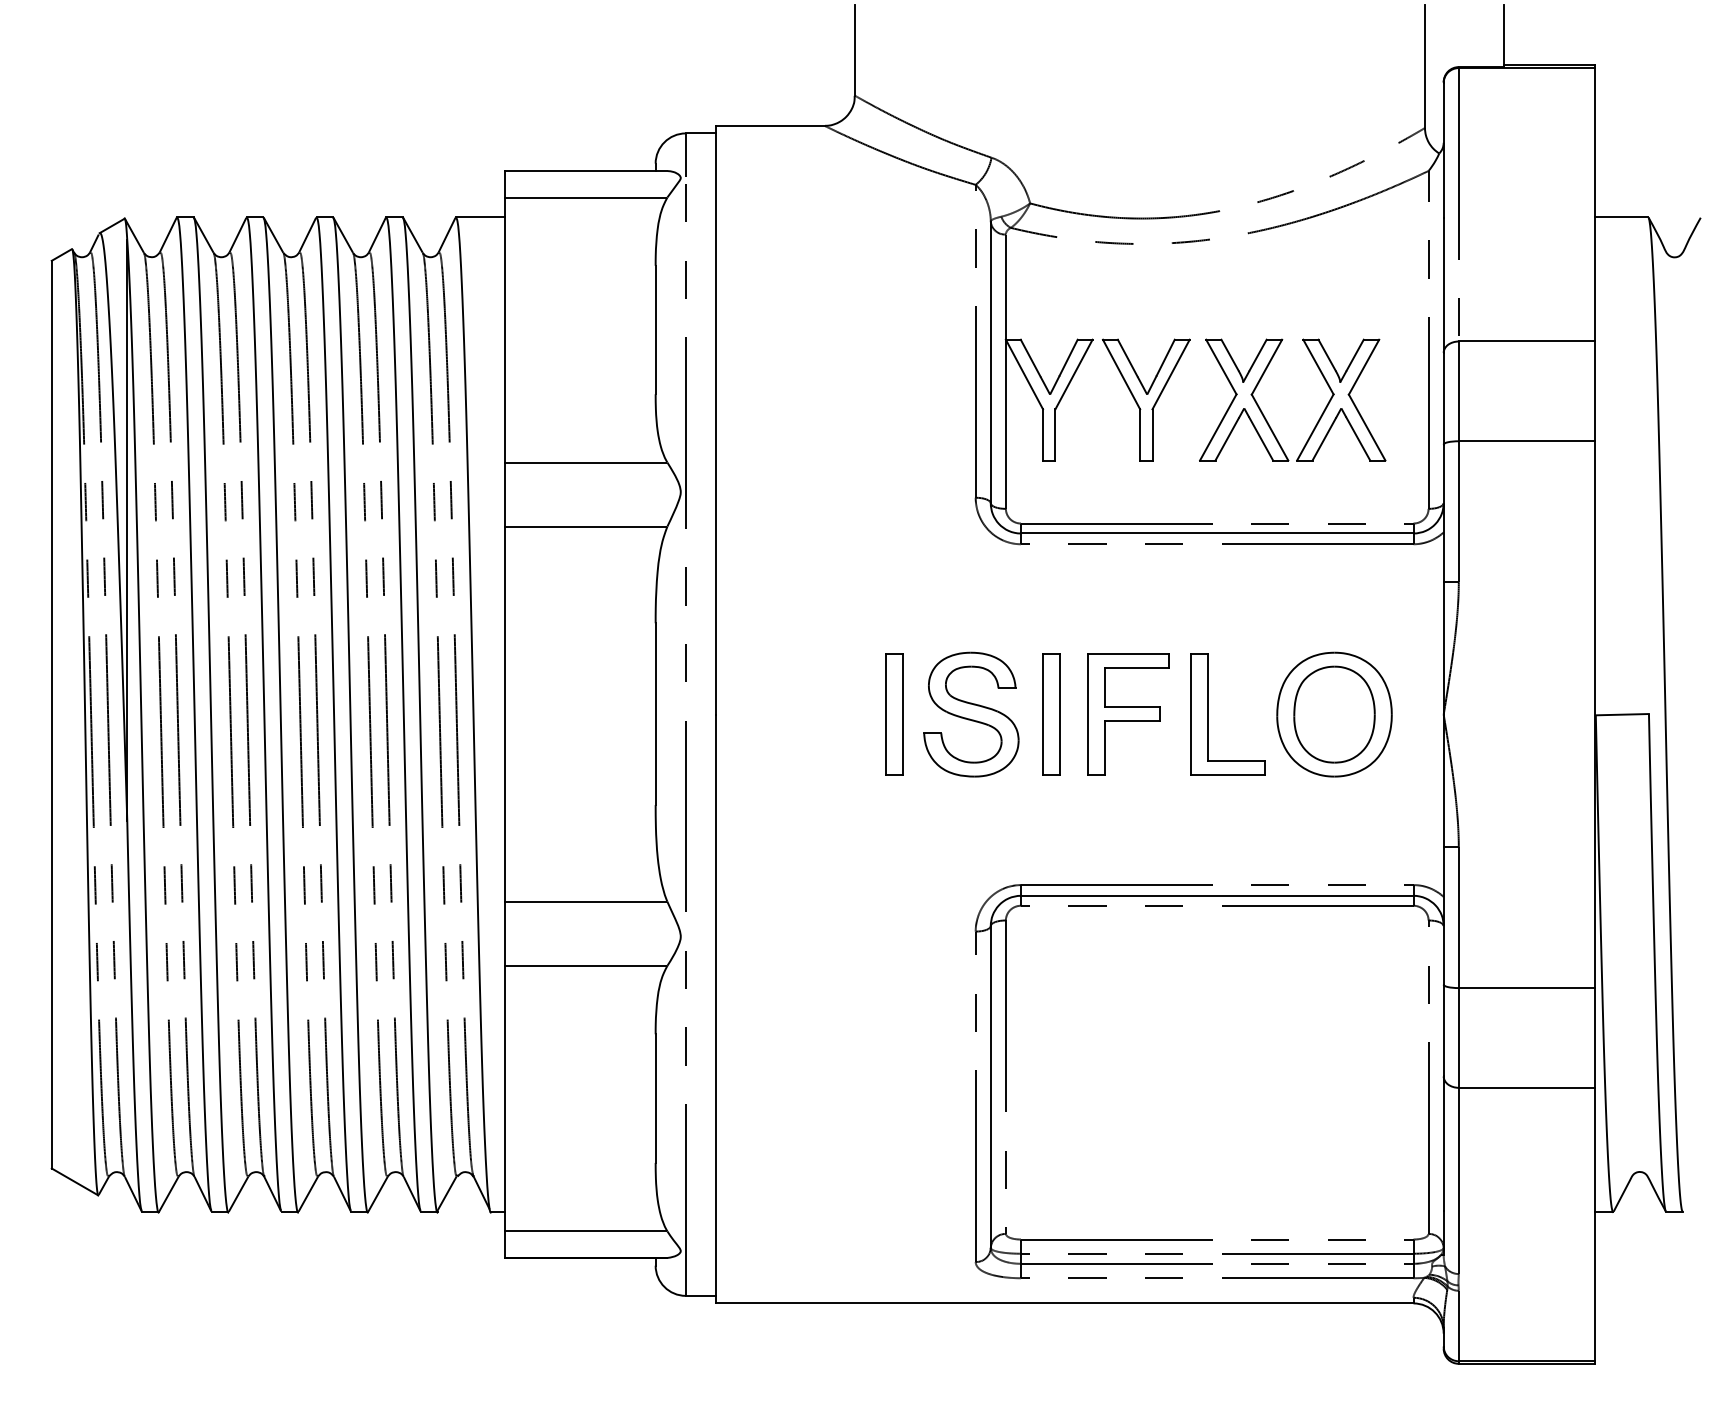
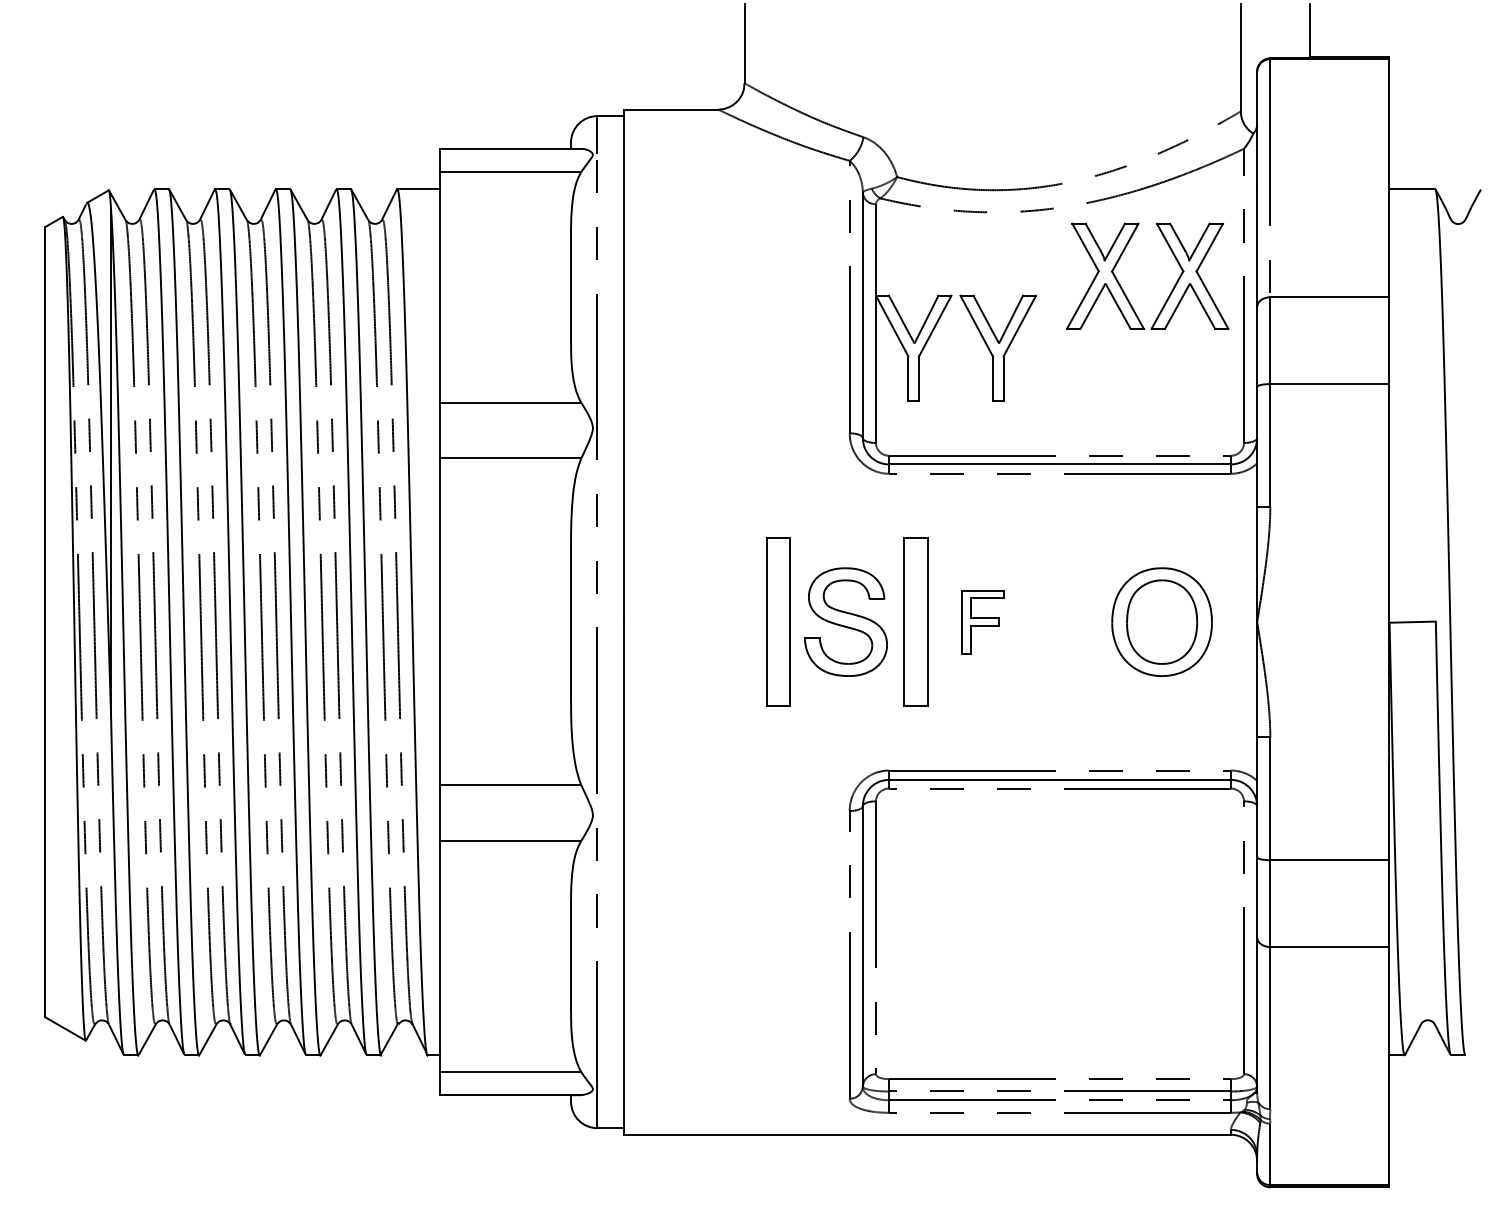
part: (1264, 415) -> (1123, 289), moved
part: (893, 715) -> (778, 622), size x1.6
part: (1052, 715) -> (916, 622), size x1.6
part: (1128, 715) -> (982, 622), size x0.6
part: (1208, 715) -> (1052, 622), removed

